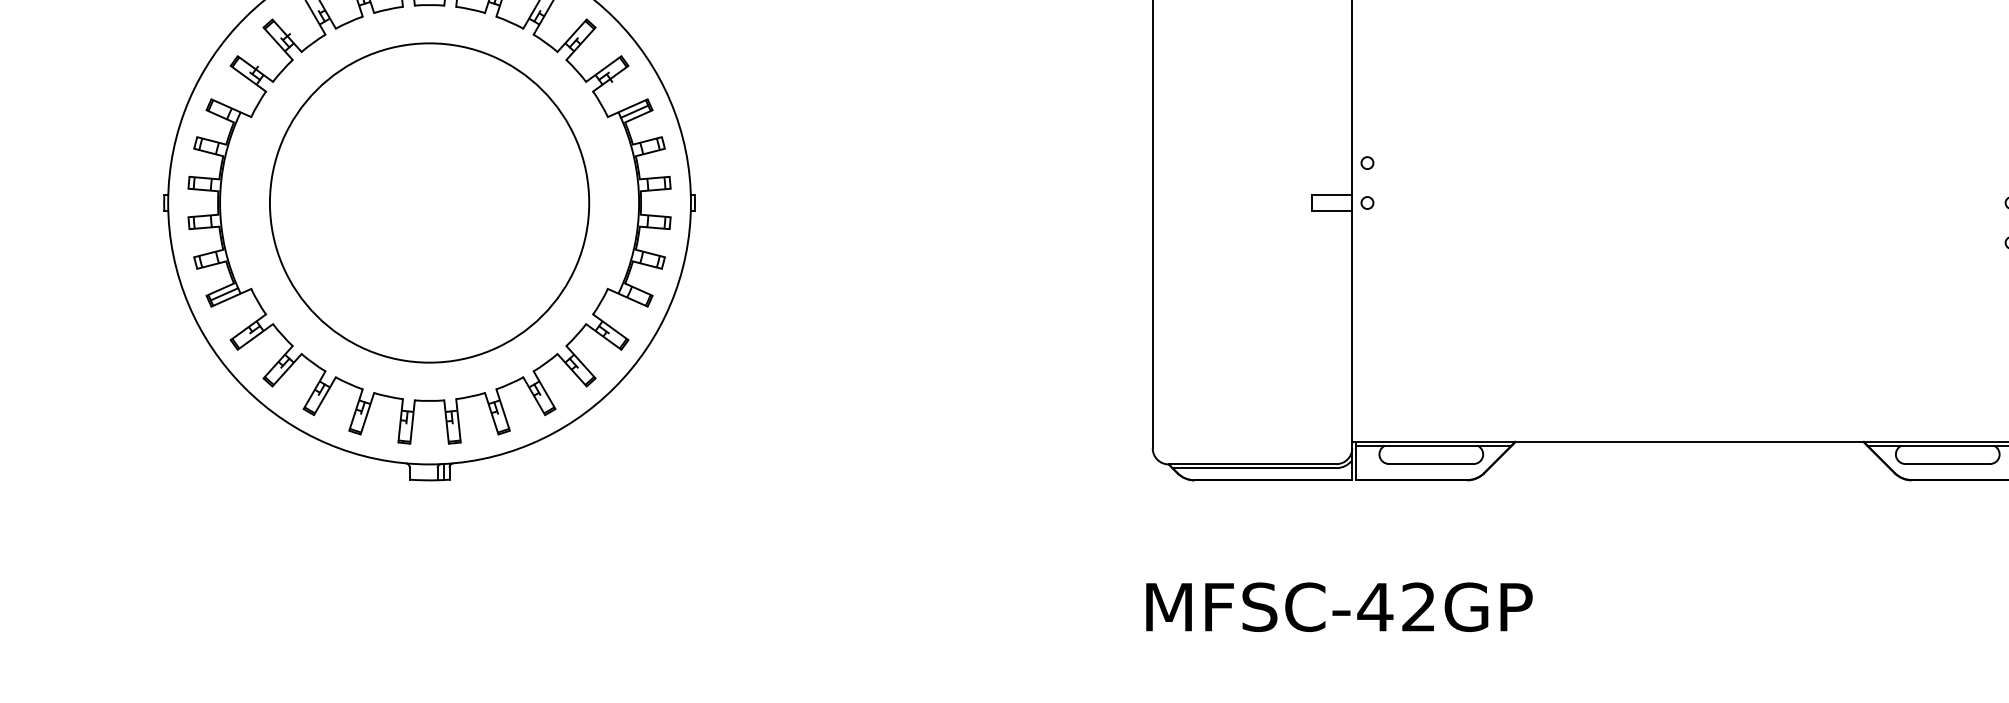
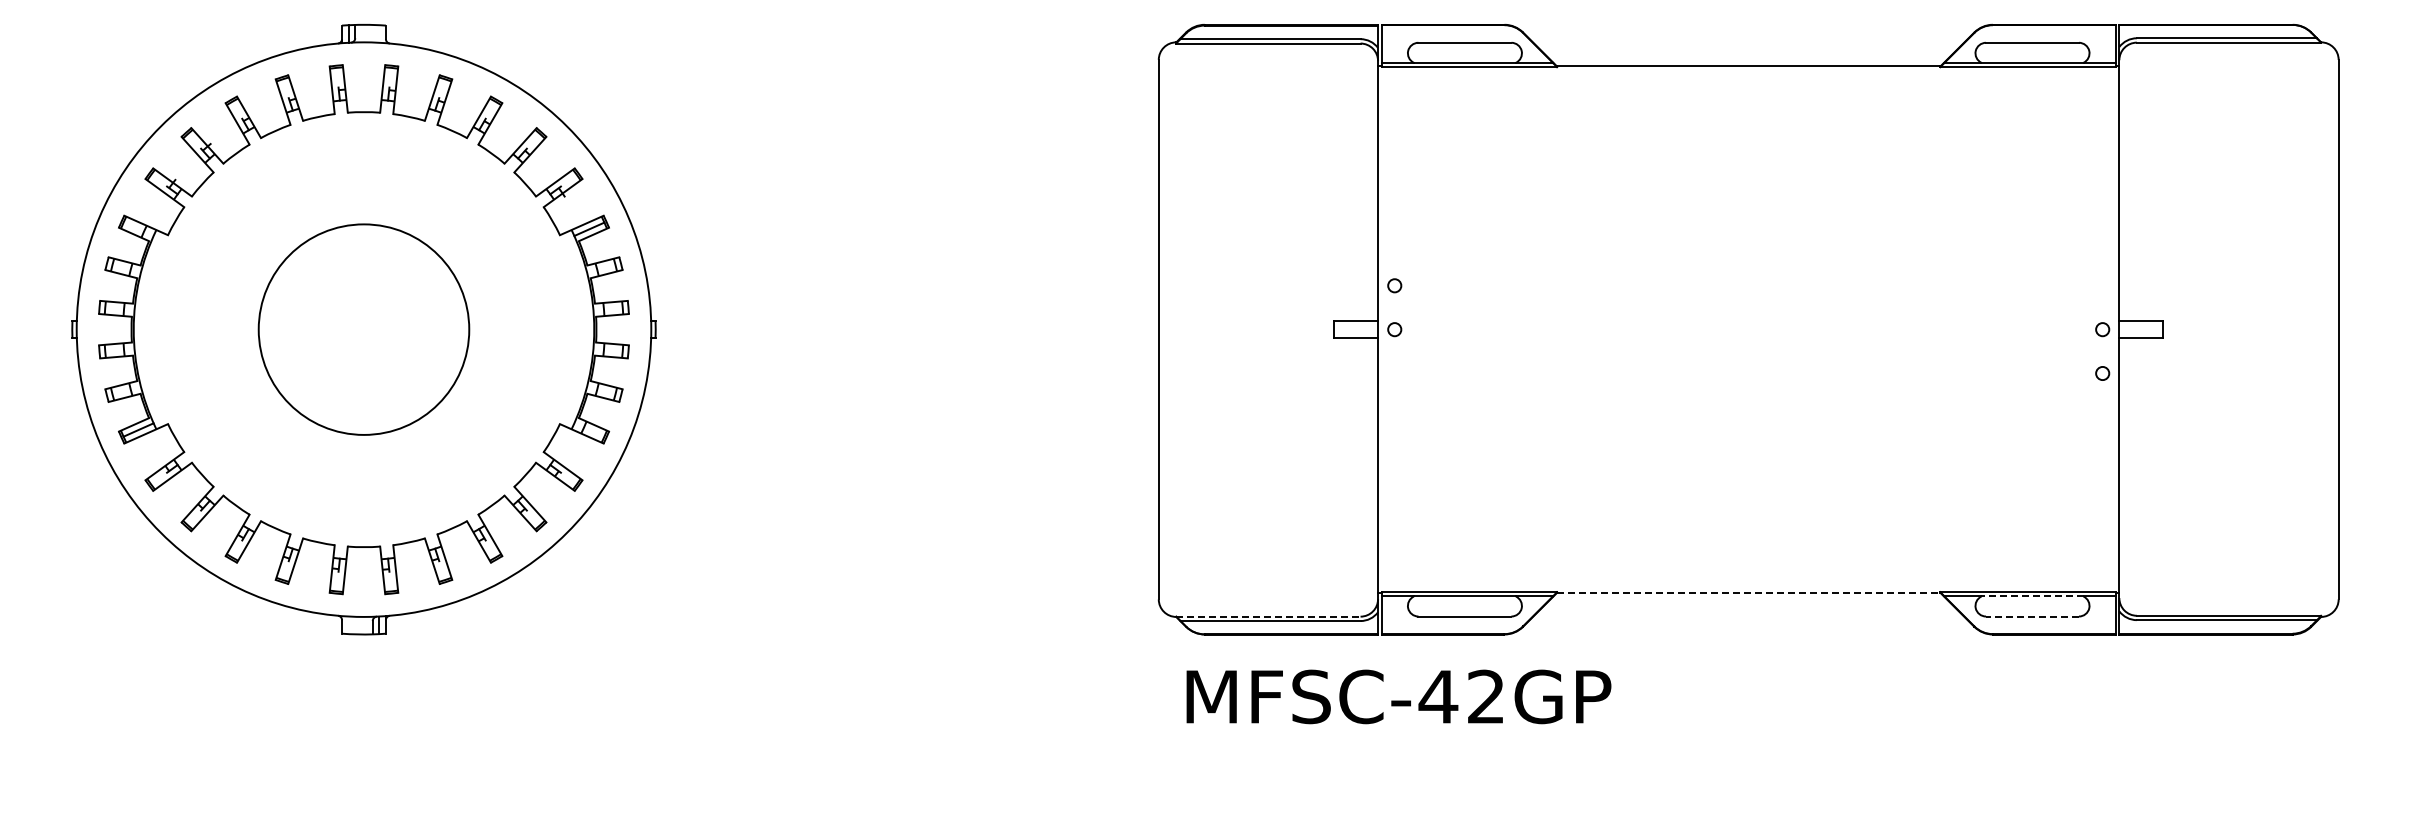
circle: (429, 202) -> (363, 329), size x0.6
line: (1689, 442) -> (1748, 592), solid -> dashed
line: (1947, 445) -> (2032, 596), solid -> dashed
line: (1252, 464) -> (1268, 616), solid -> dashed
line: (1947, 464) -> (2032, 616), solid -> dashed
text: (1339, 606) -> (1398, 696), moved

